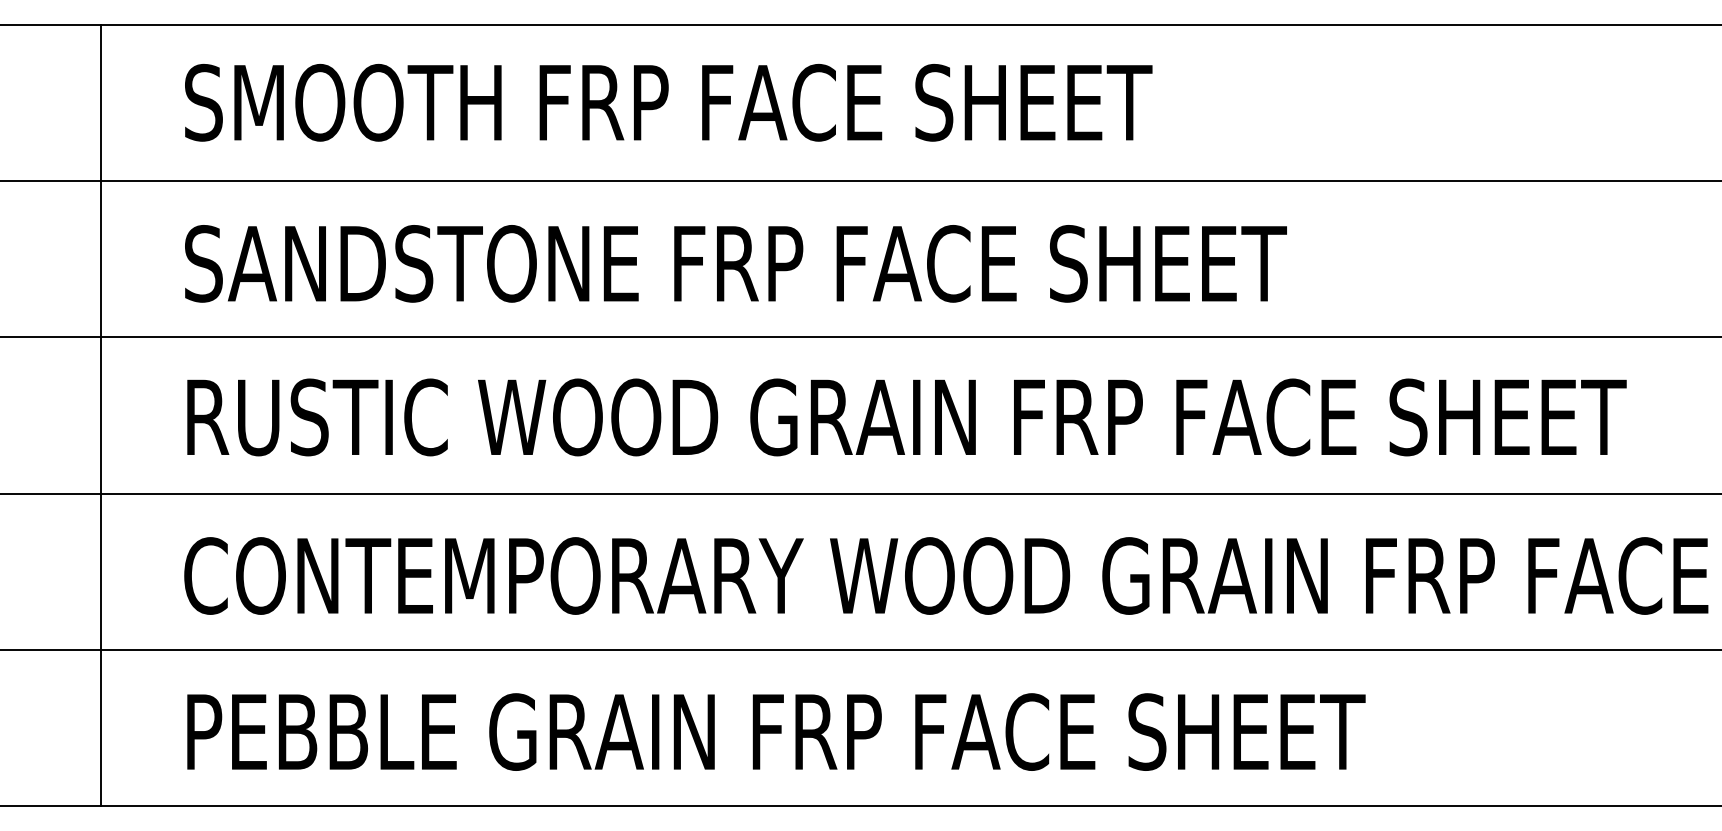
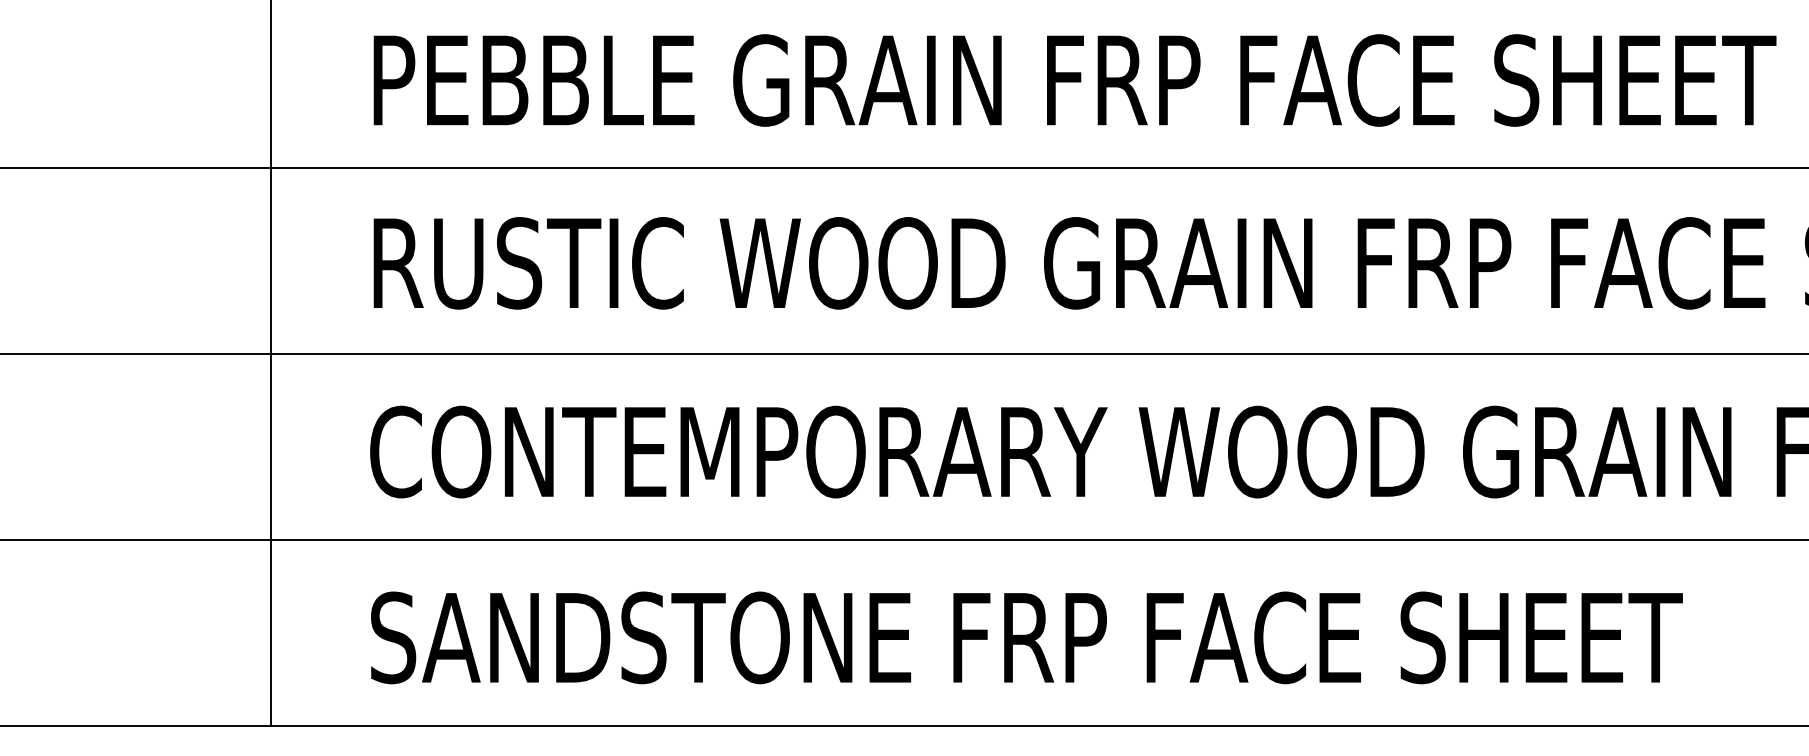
text: (775, 263) -> (1073, 80), SANDSTONE FRP FACE SHEET -> PEBBLE GRAIN FRP FACE SHEET
text: (775, 731) -> (1073, 637), PEBBLE GRAIN FRP FACE SHEET -> SANDSTONE FRP FACE SHEET

